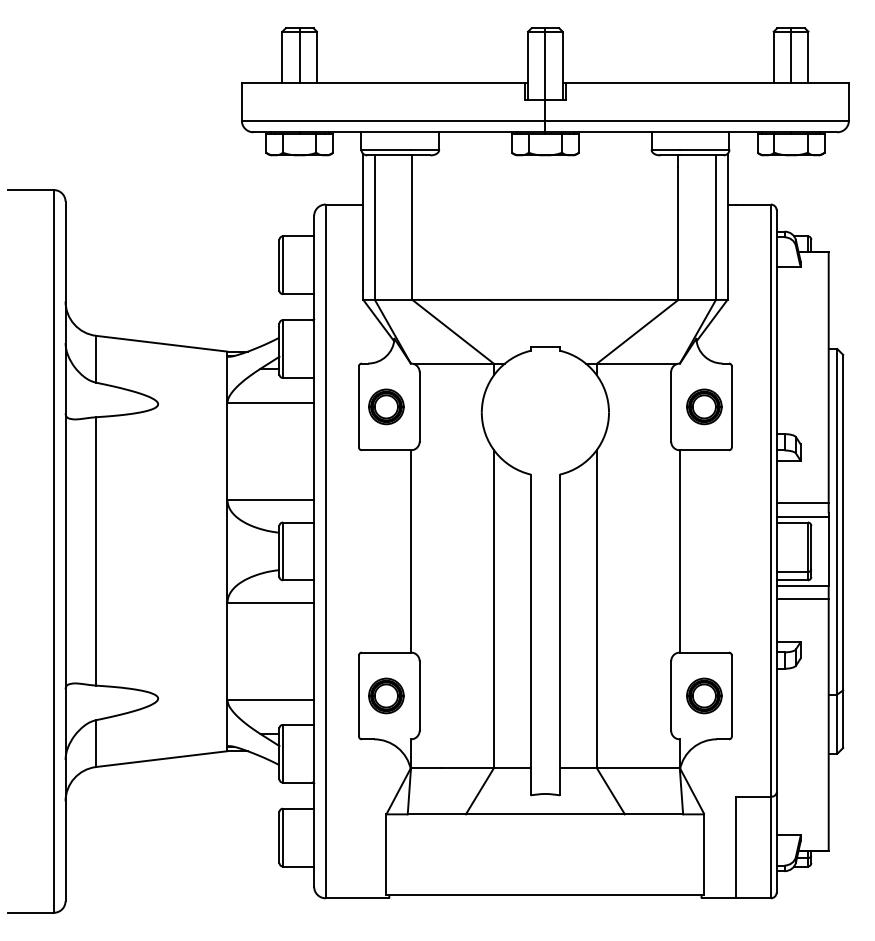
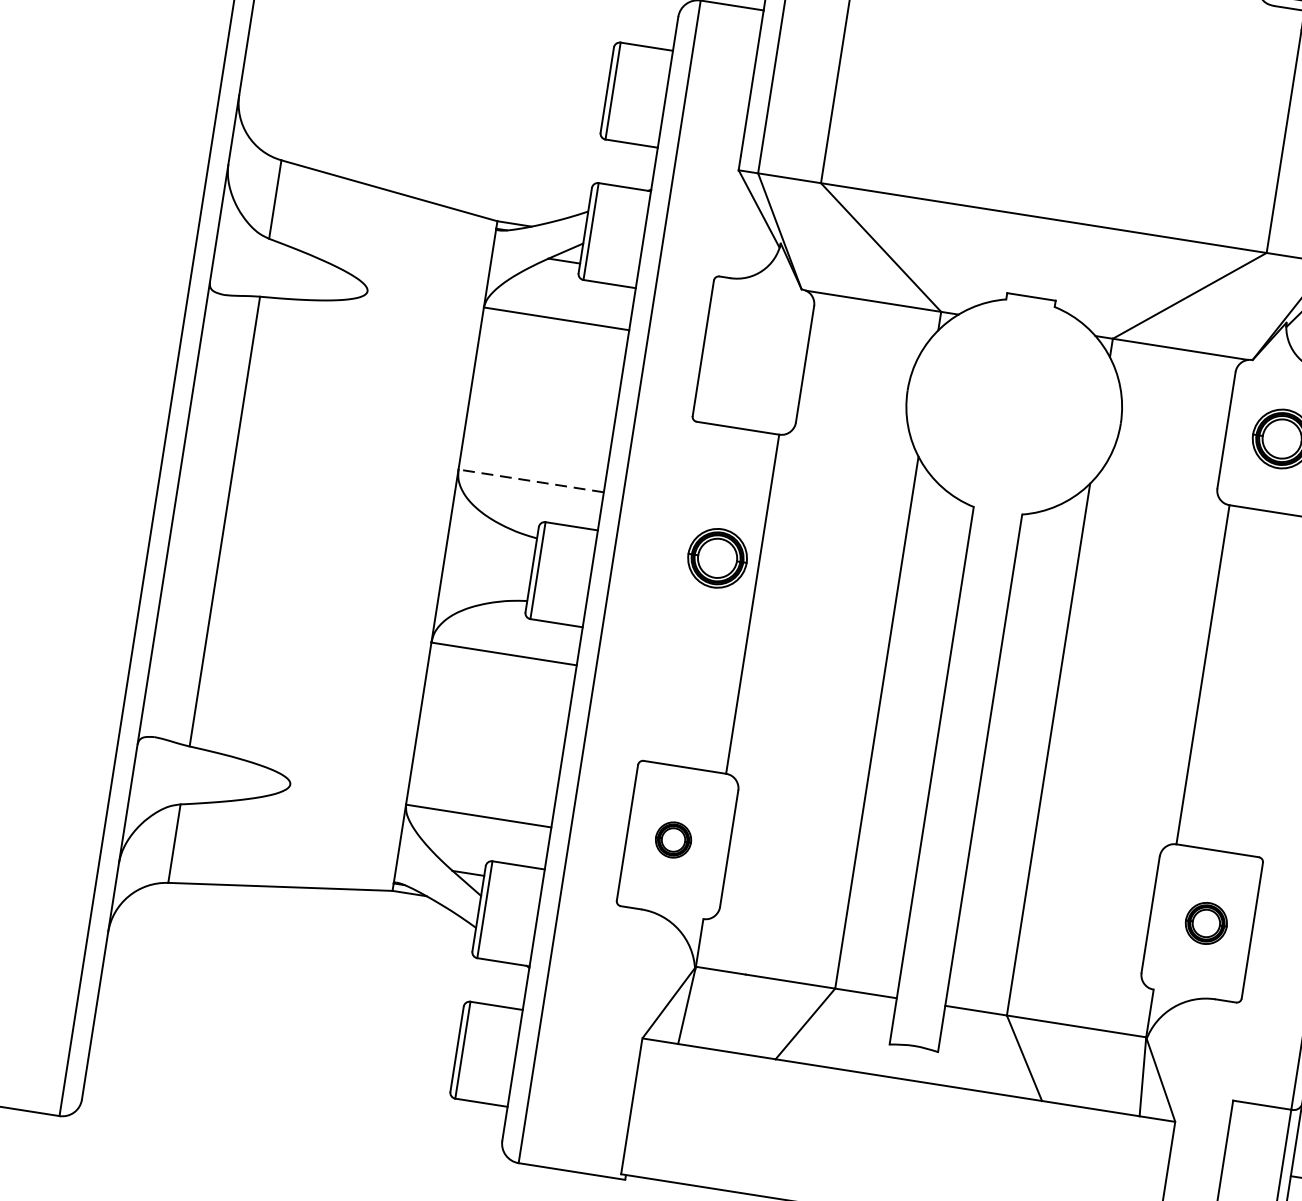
part: (386, 406) -> (717, 557), moved
line: (270, 499) -> (530, 480), solid -> dashed
part: (386, 695) -> (673, 839), size x0.6
part: (704, 695) -> (1206, 922), size x0.7

